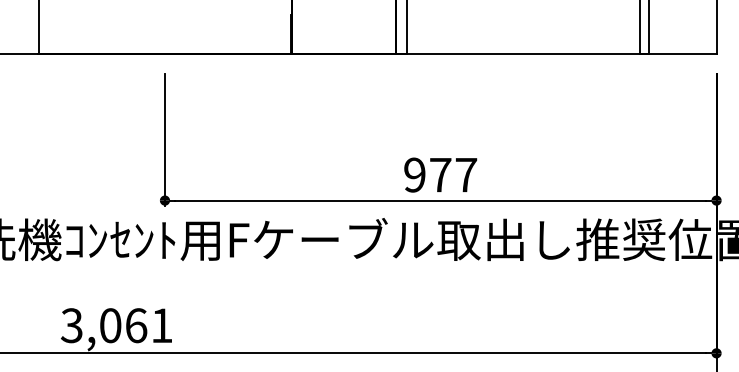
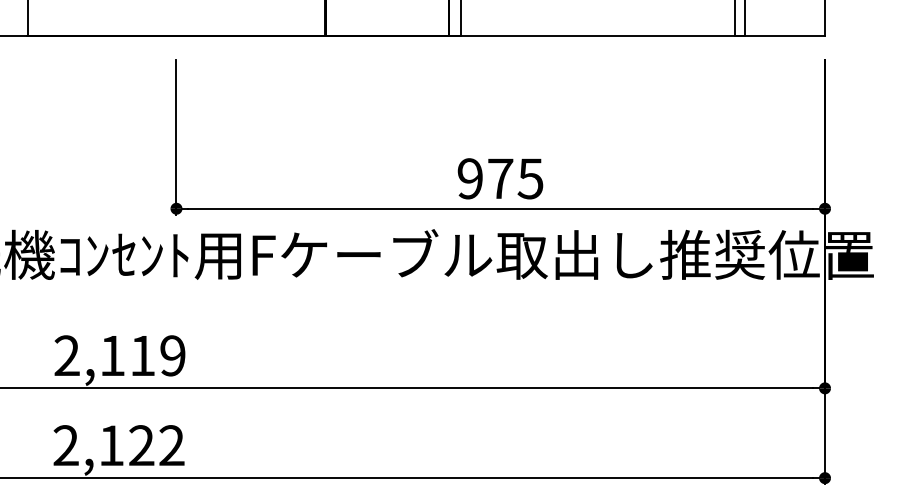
text: (466, 174) -> (530, 178), 977 -> 975
text: (116, 325) -> (119, 355), 3,061 -> 2,119

